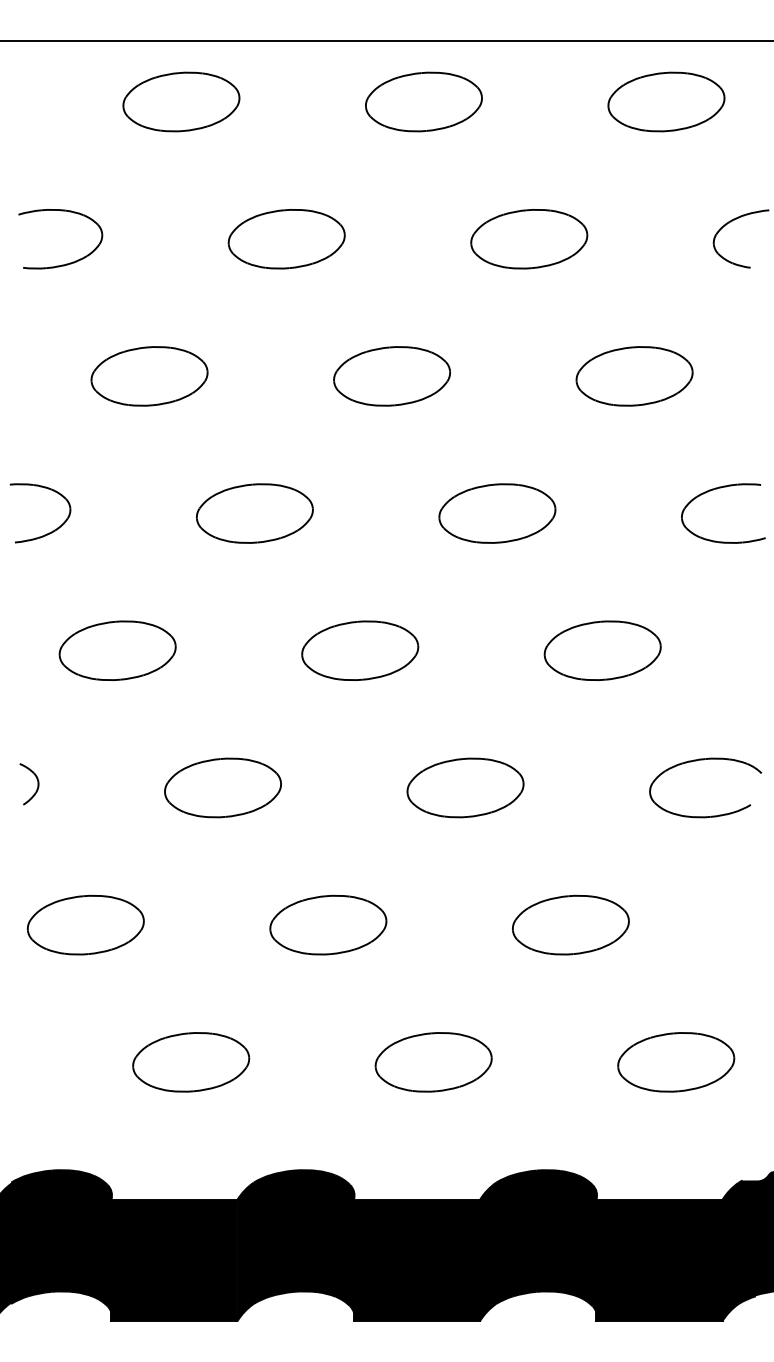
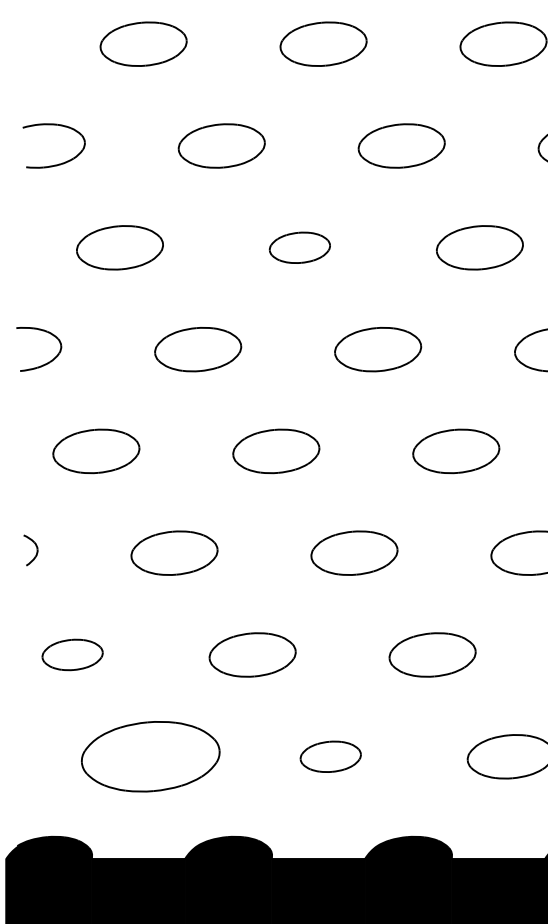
part: (391, 376) -> (299, 247), size x0.7
part: (85, 924) -> (72, 654), size x0.7
part: (191, 1062) -> (151, 756), size x1.6
part: (433, 1062) -> (330, 756), size x0.7

